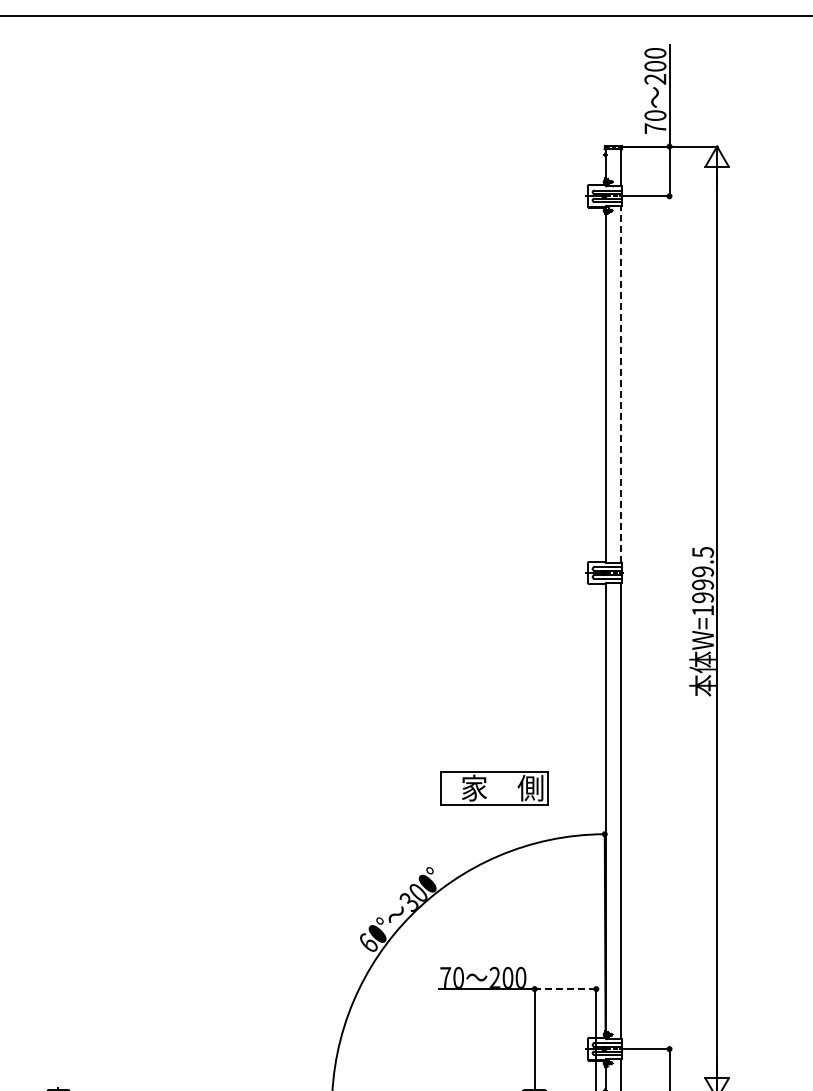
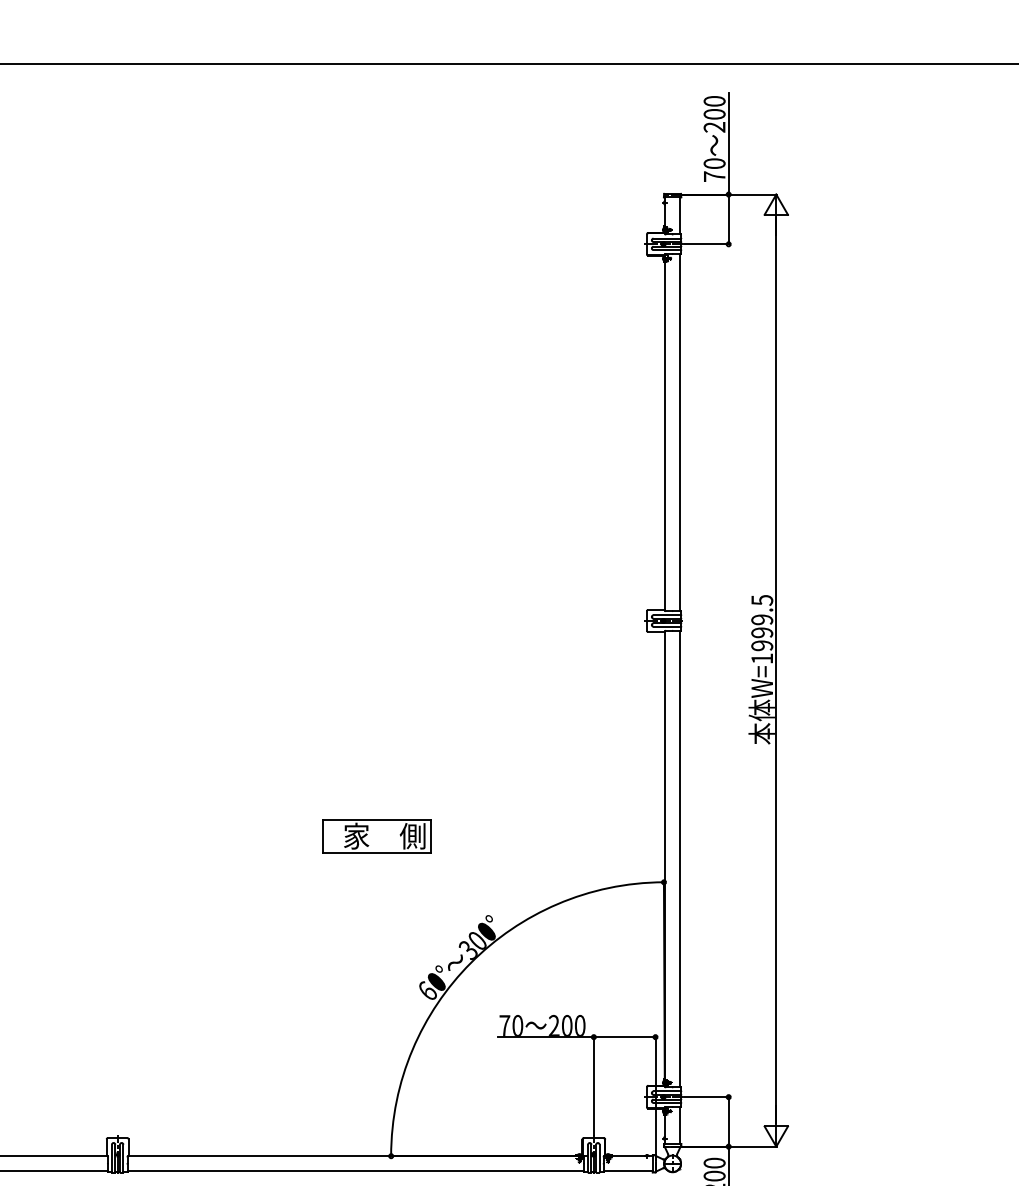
line: (621, 384) -> (680, 432), dashed -> solid
part: (494, 788) -> (376, 836), moved
line: (565, 989) -> (624, 1037), dashed -> solid

